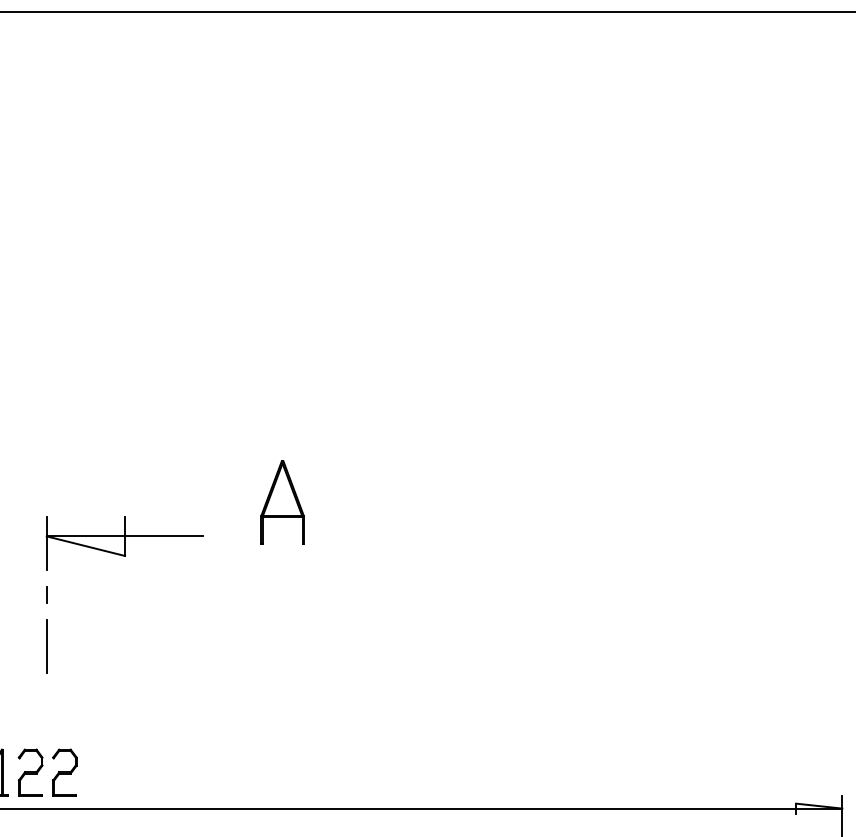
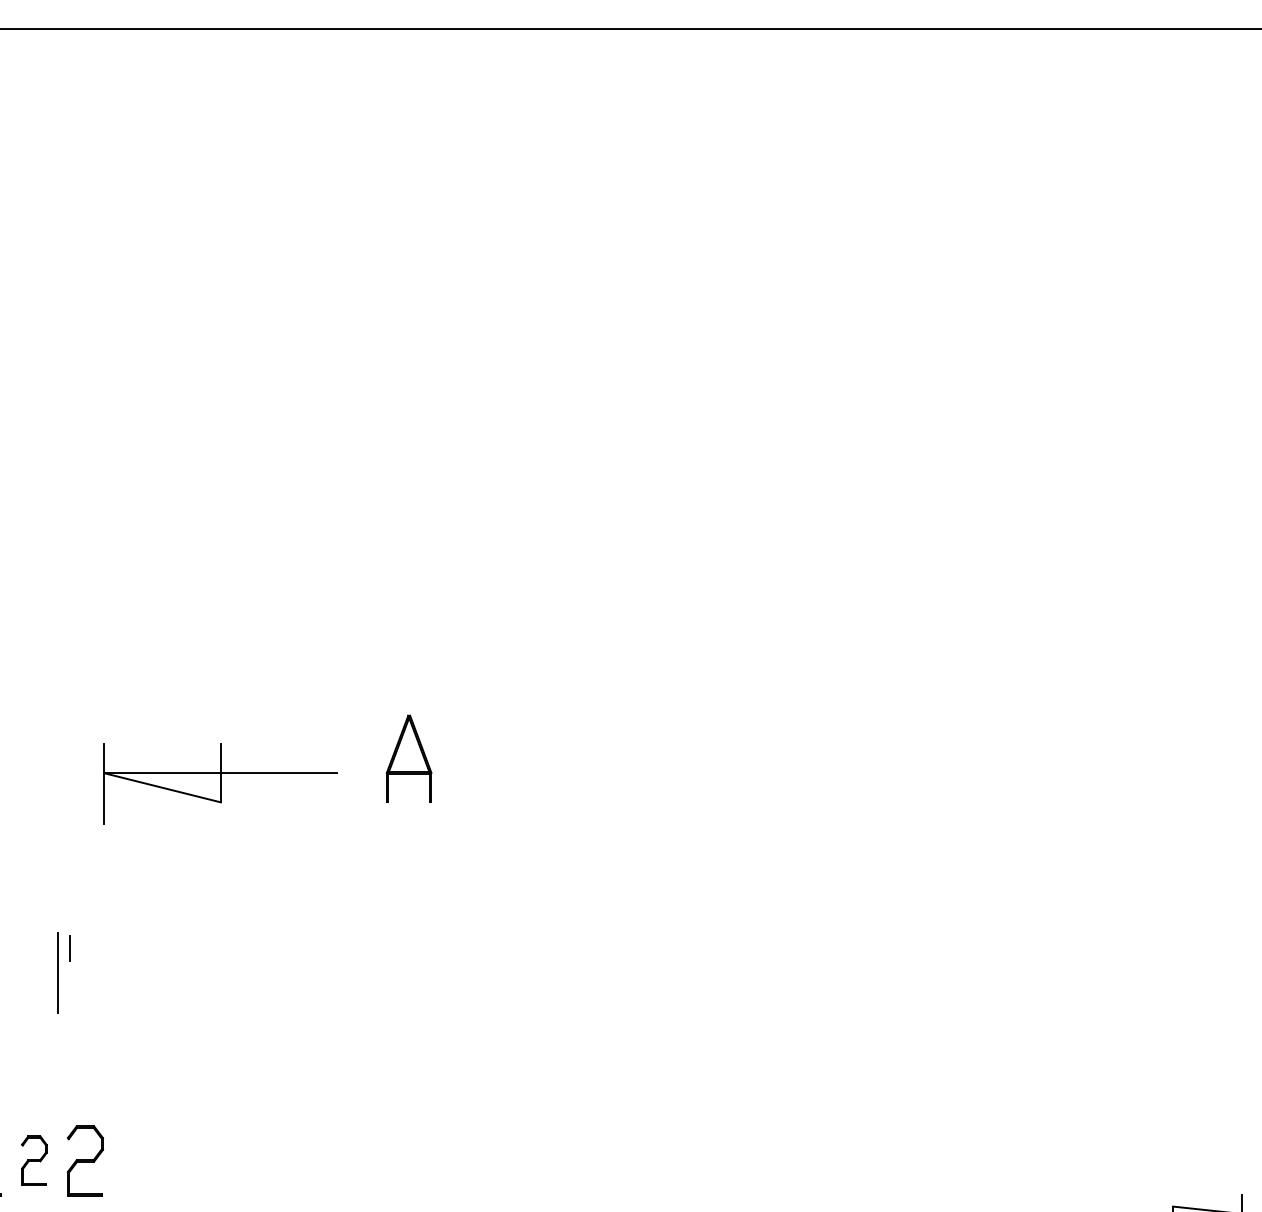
part: (282, 502) -> (409, 758), size x0.7
part: (124, 543) -> (220, 783), moved
line: (46, 594) -> (69, 947), moved
part: (30, 772) -> (34, 1160), size x0.7

